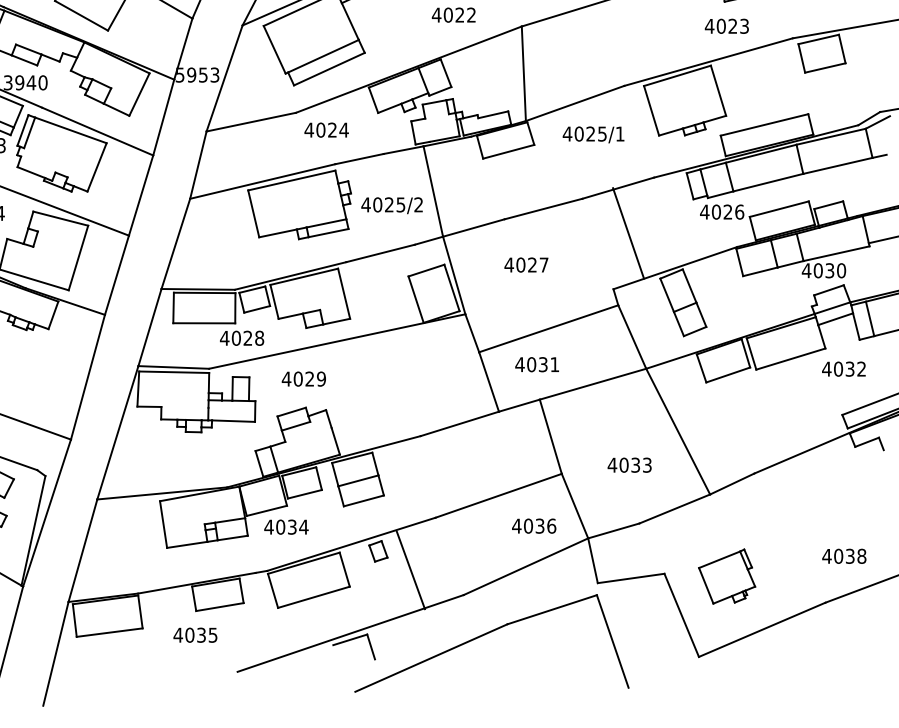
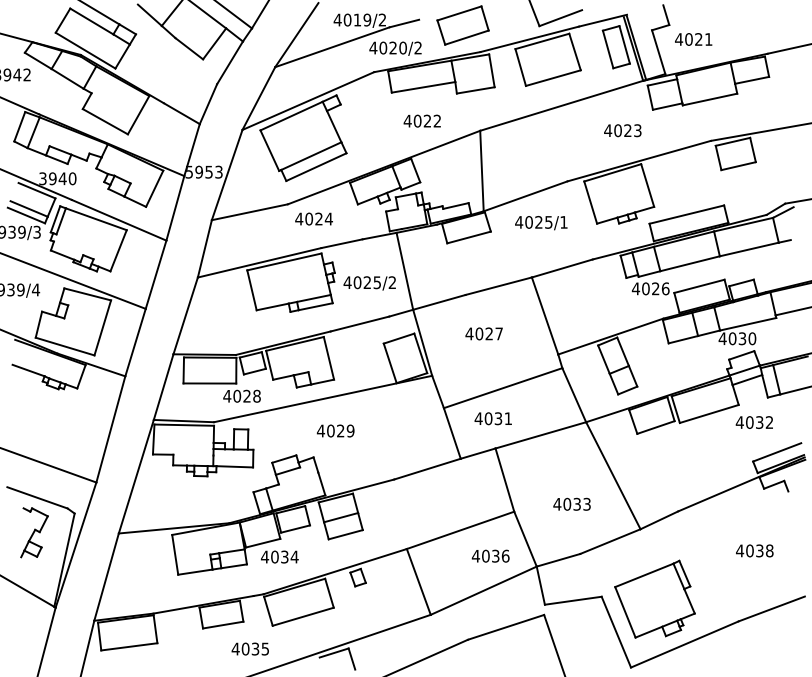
text: (726, 26) -> (622, 130), moved
line: (627, 232) -> (544, 315), moved
text: (303, 378) -> (335, 430), moved
text: (843, 555) -> (754, 550), moved
line: (410, 569) -> (418, 581), moved
part: (726, 575) -> (654, 598), size x1.67
text: (194, 634) -> (249, 648), moved

